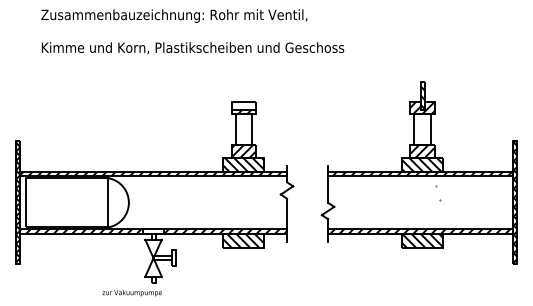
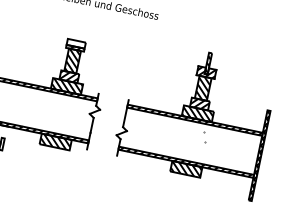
hatch: (243, 129) -> (72, 60), added
hatch: (422, 129) -> (203, 88), added

